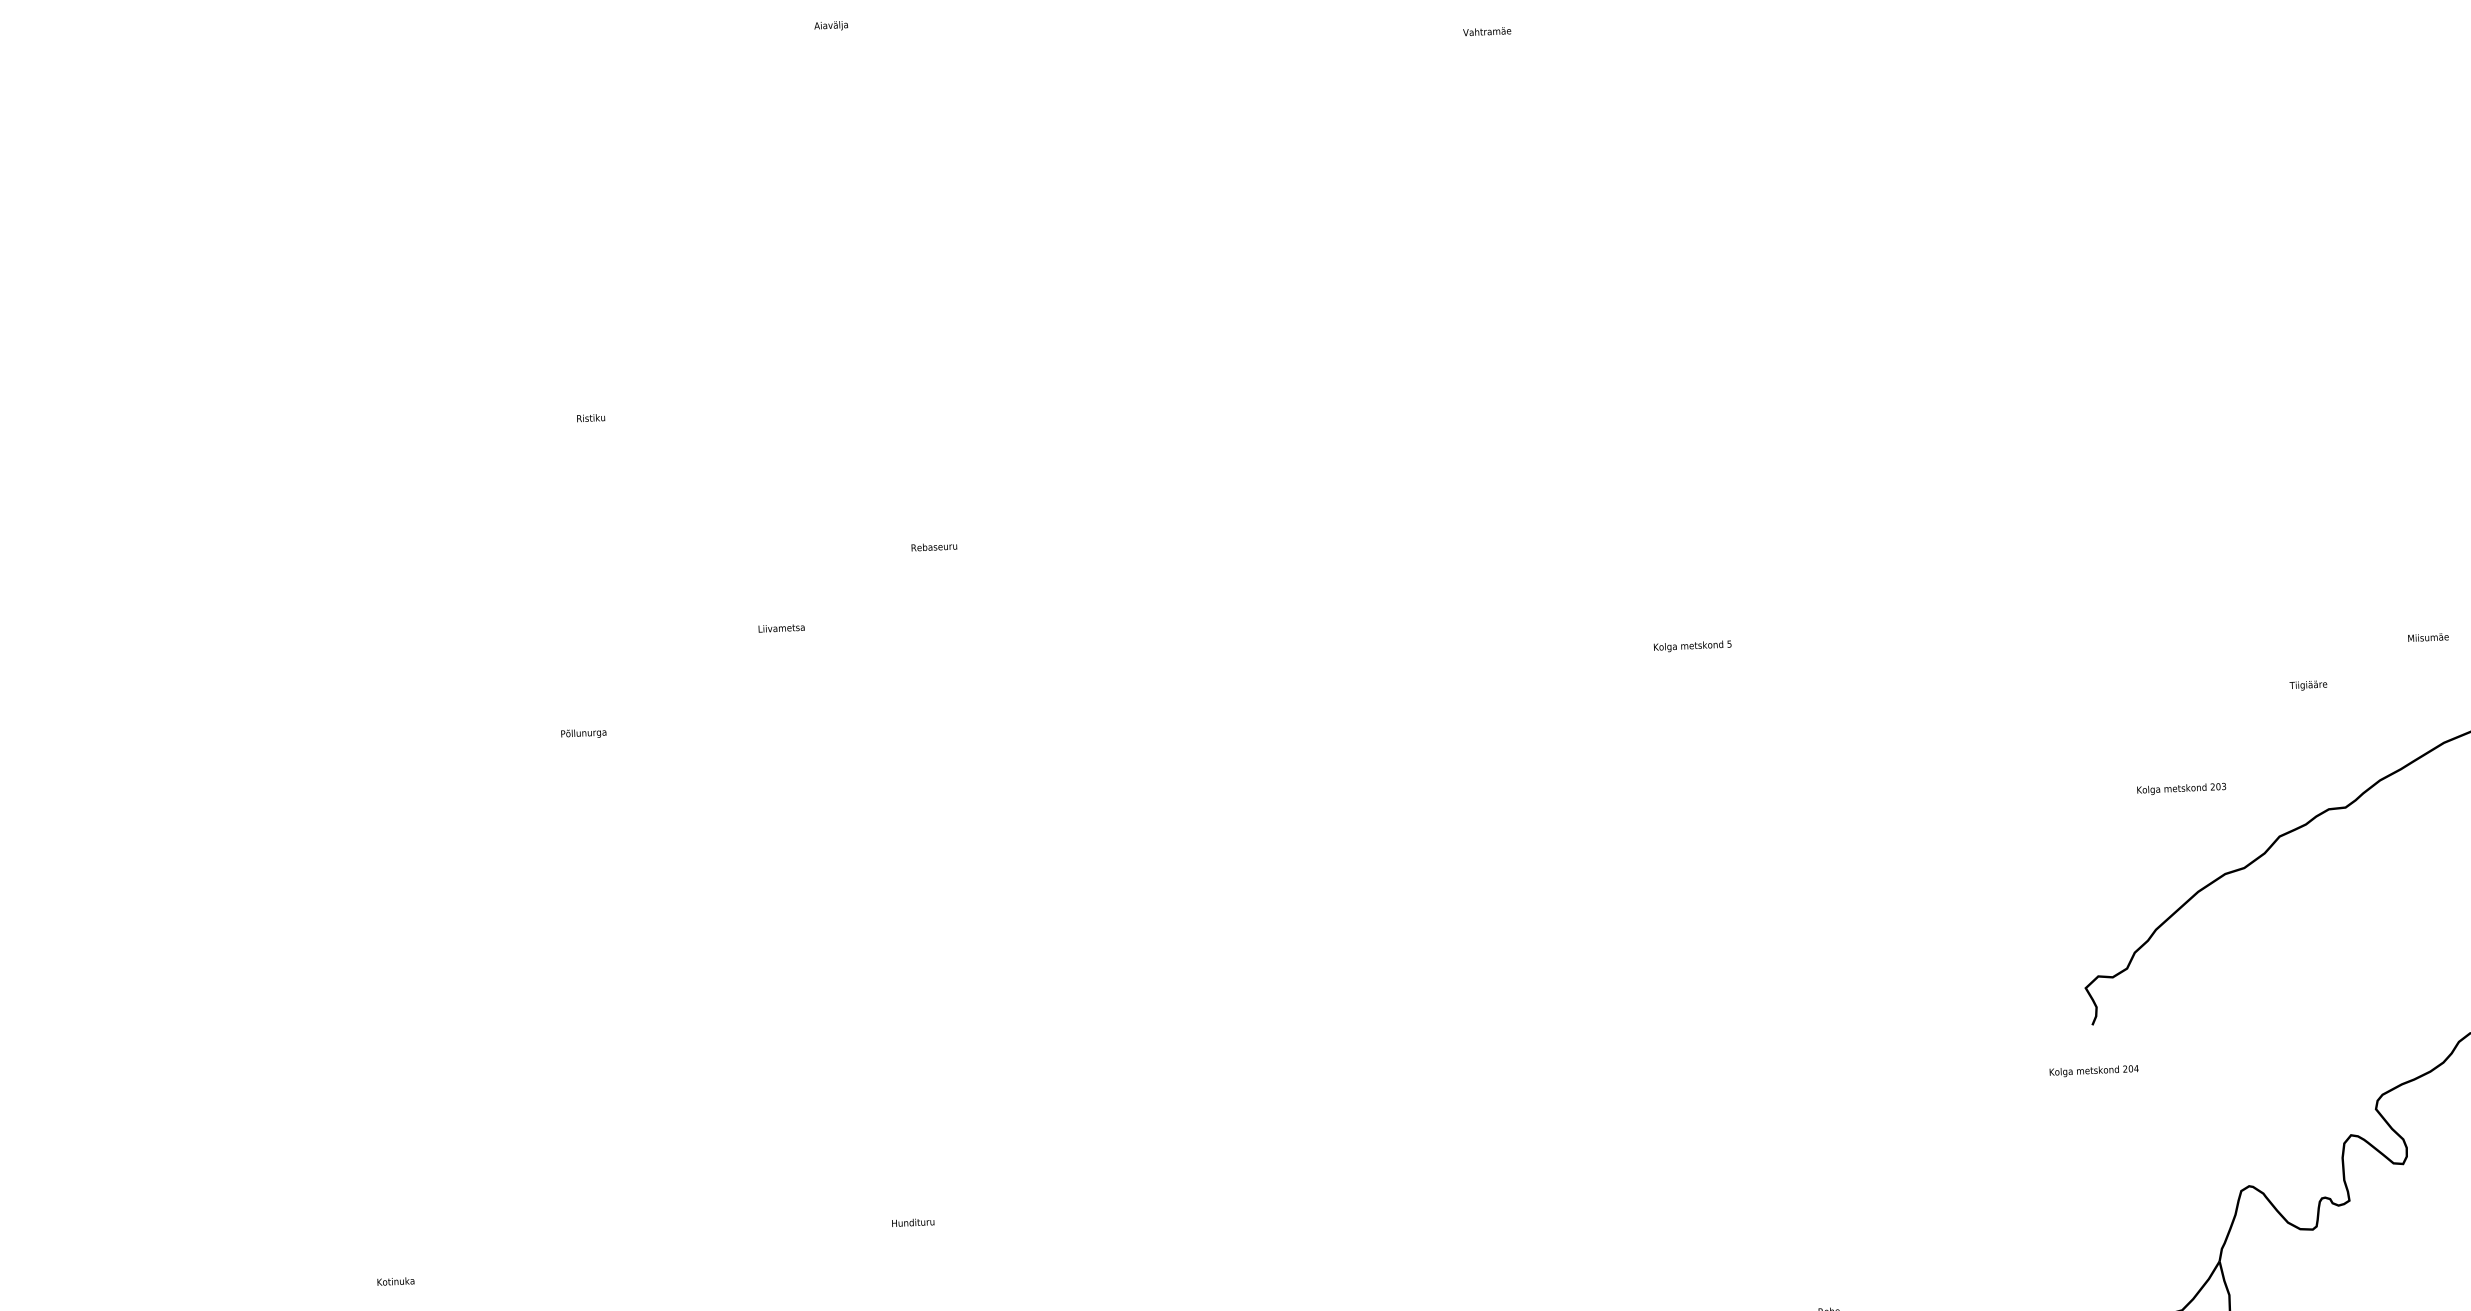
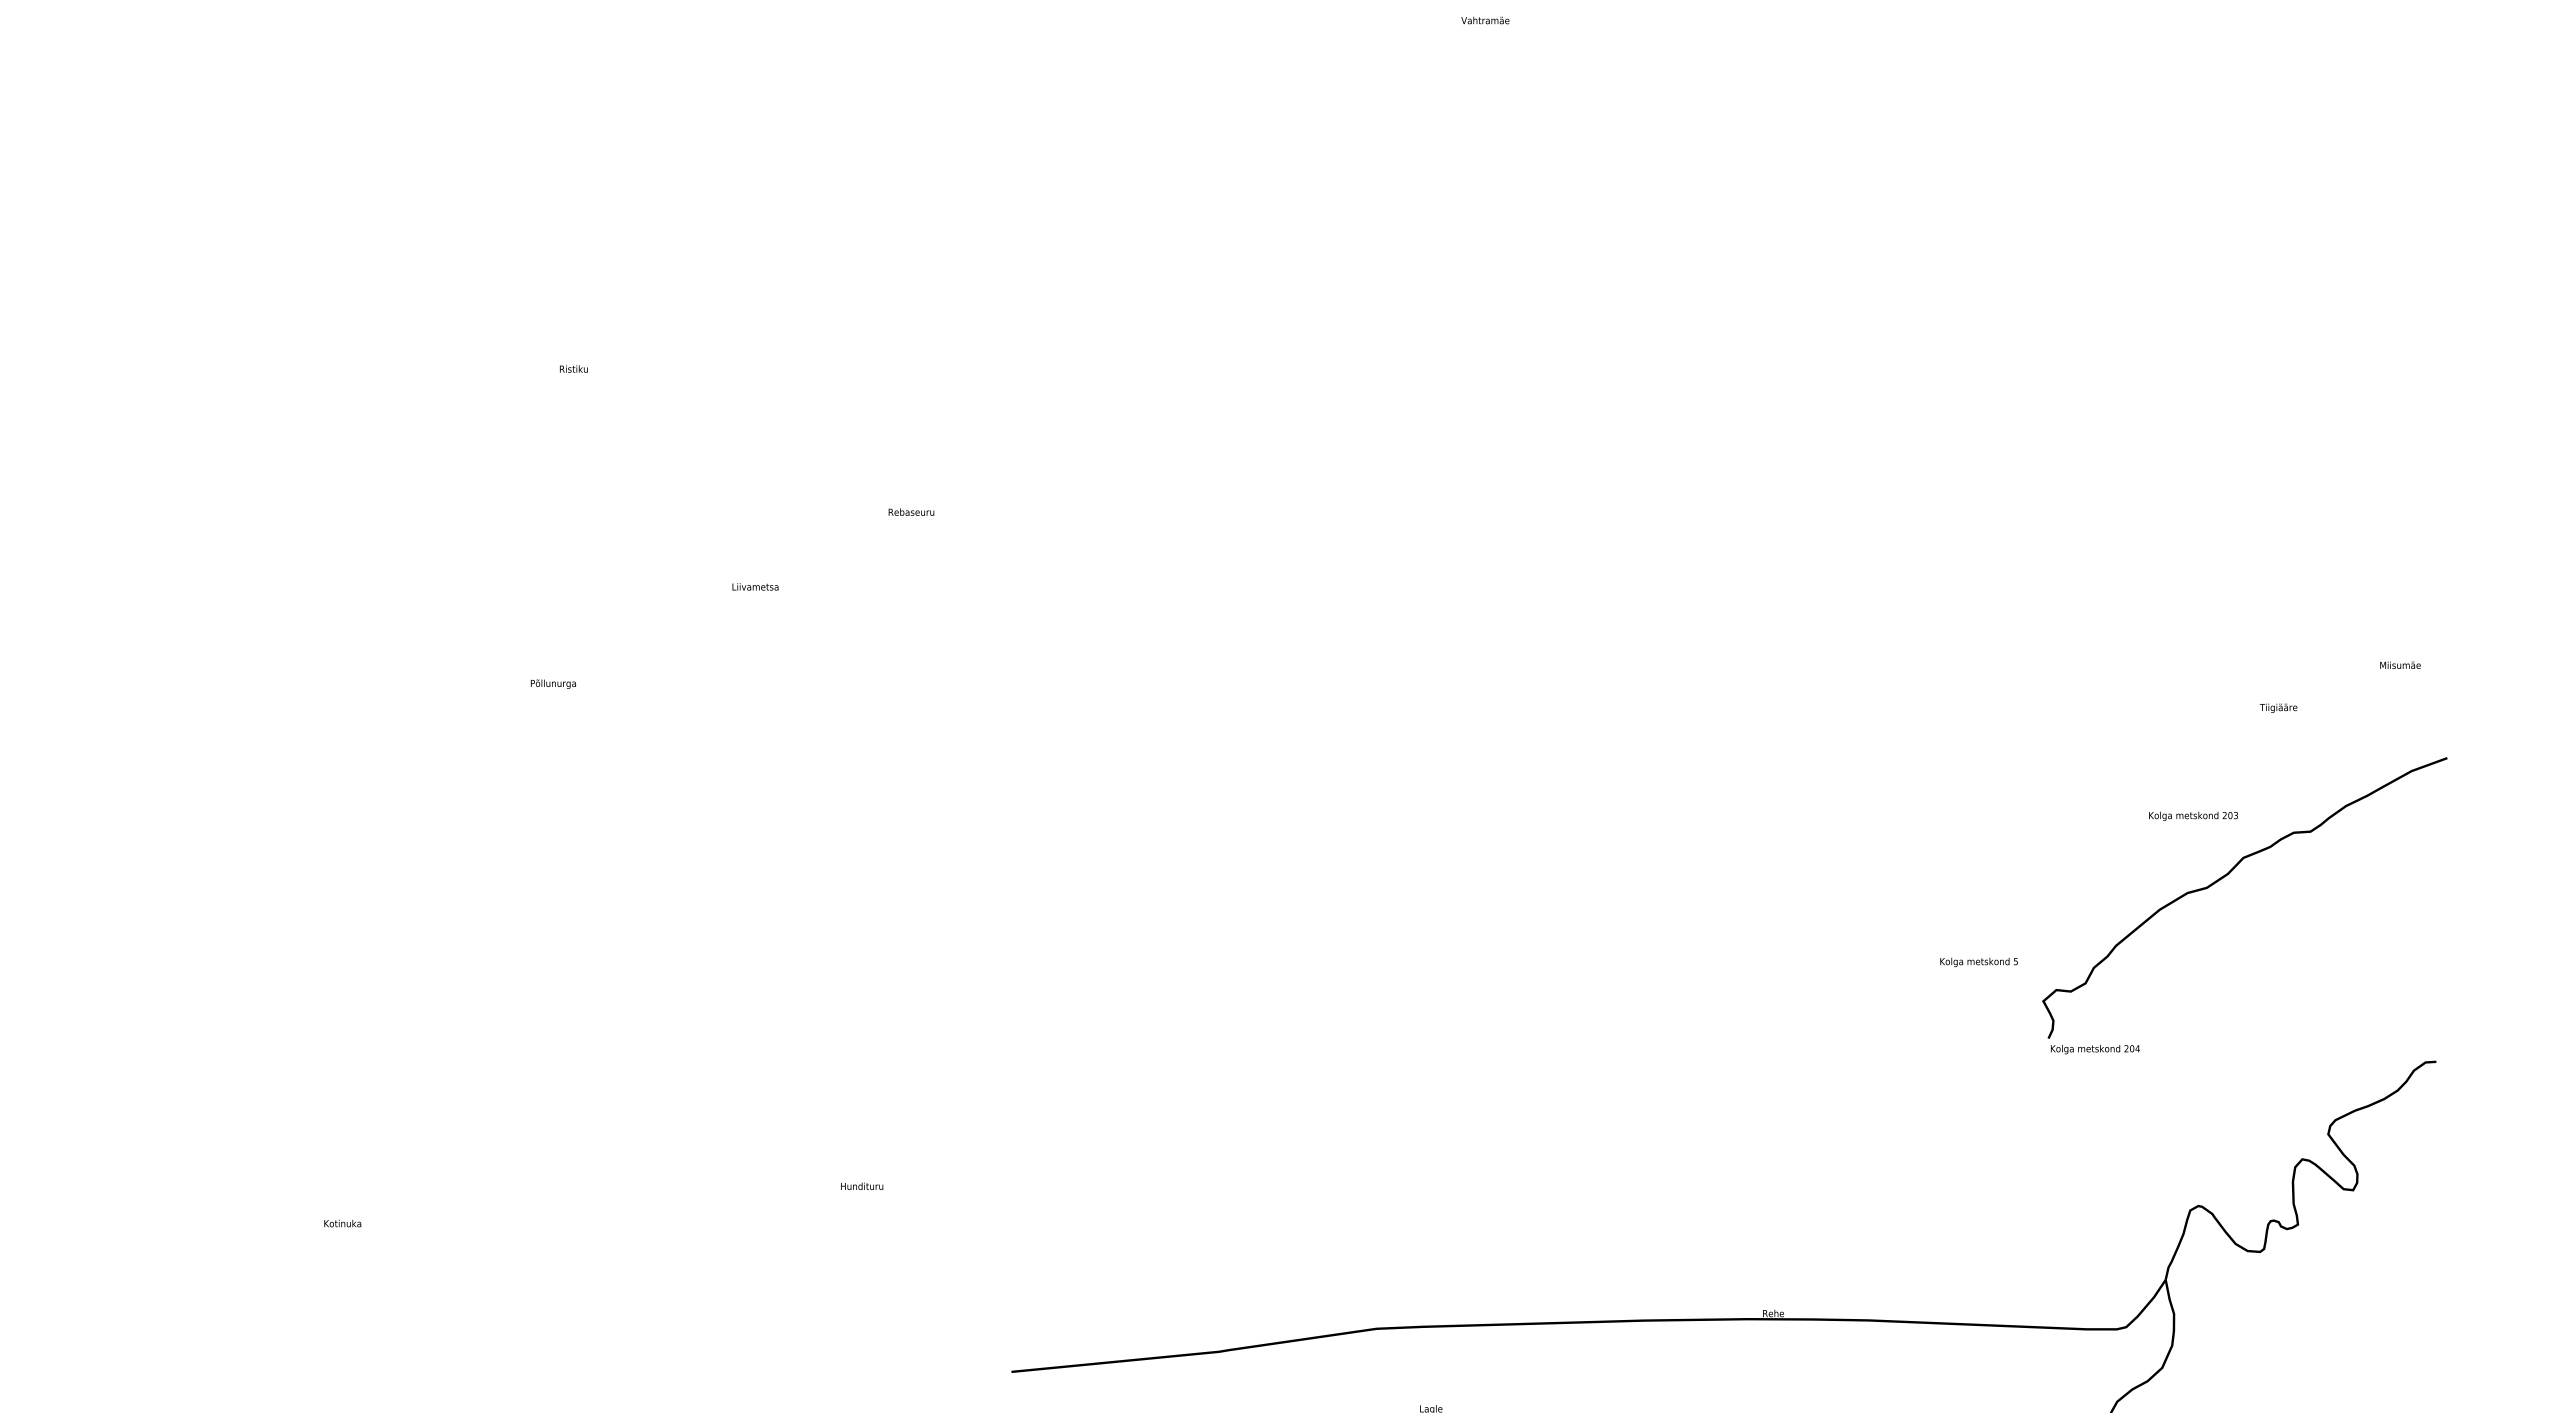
text: (1692, 646) -> (1978, 962), moved
text: (2181, 789) -> (2193, 816), moved
text: (2094, 1071) -> (2095, 1049), moved

